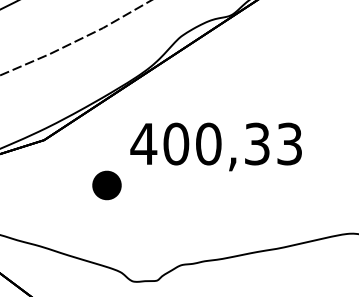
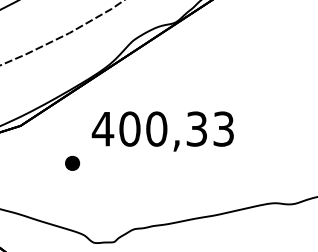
part: (106, 185) -> (72, 163), size x0.62

